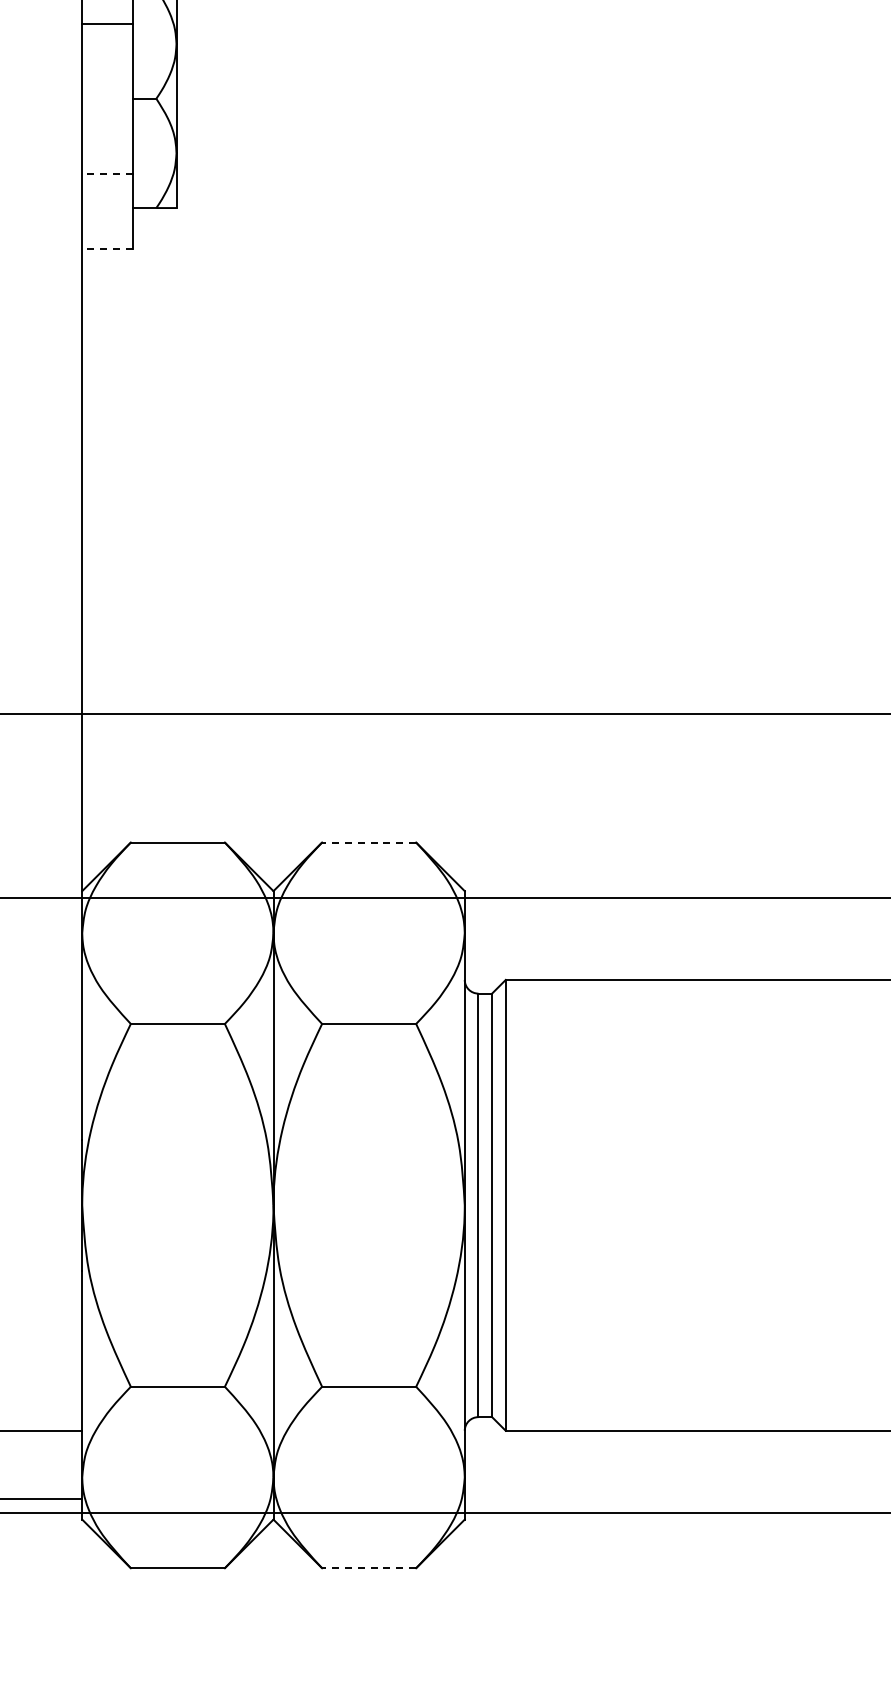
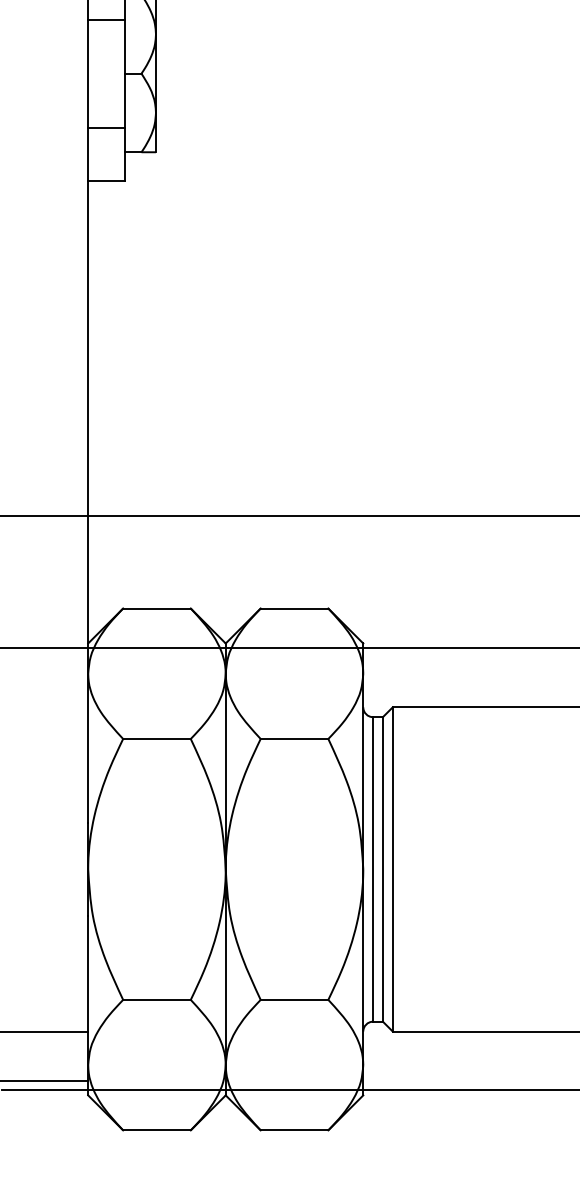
line: (107, 173) -> (106, 127), dashed -> solid
line: (107, 248) -> (106, 181), dashed -> solid
line: (368, 842) -> (294, 608), dashed -> solid
line: (368, 1568) -> (294, 1130), dashed -> solid

